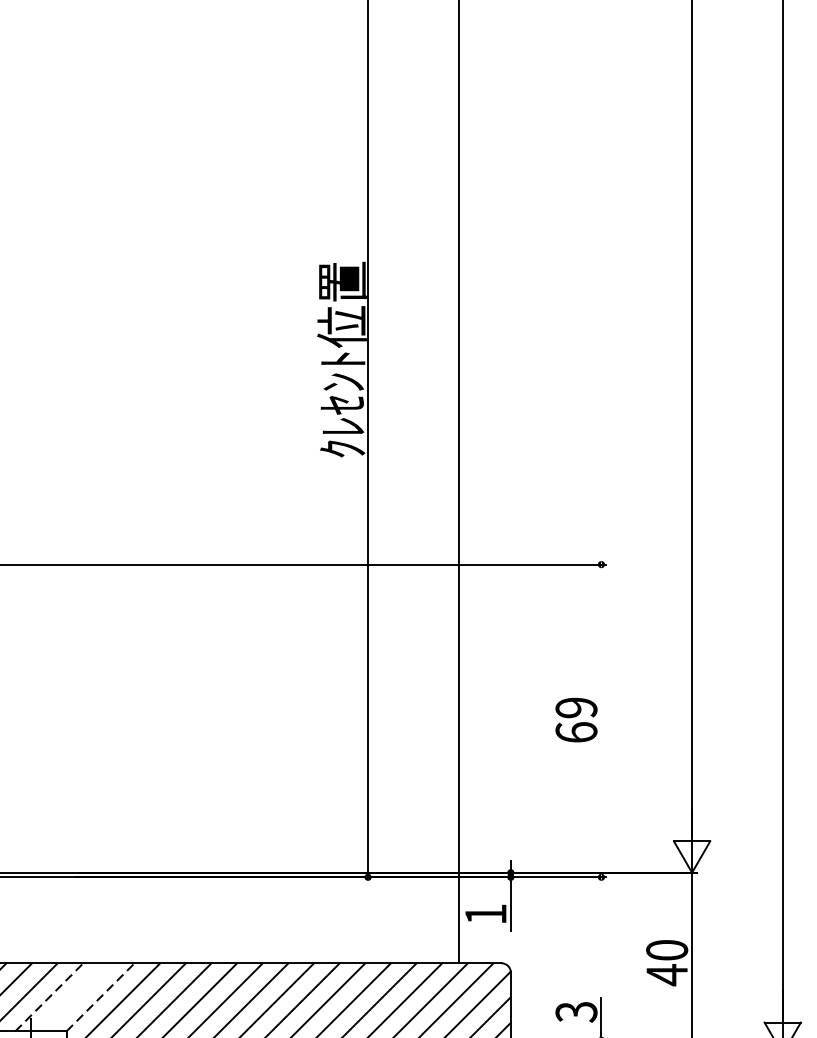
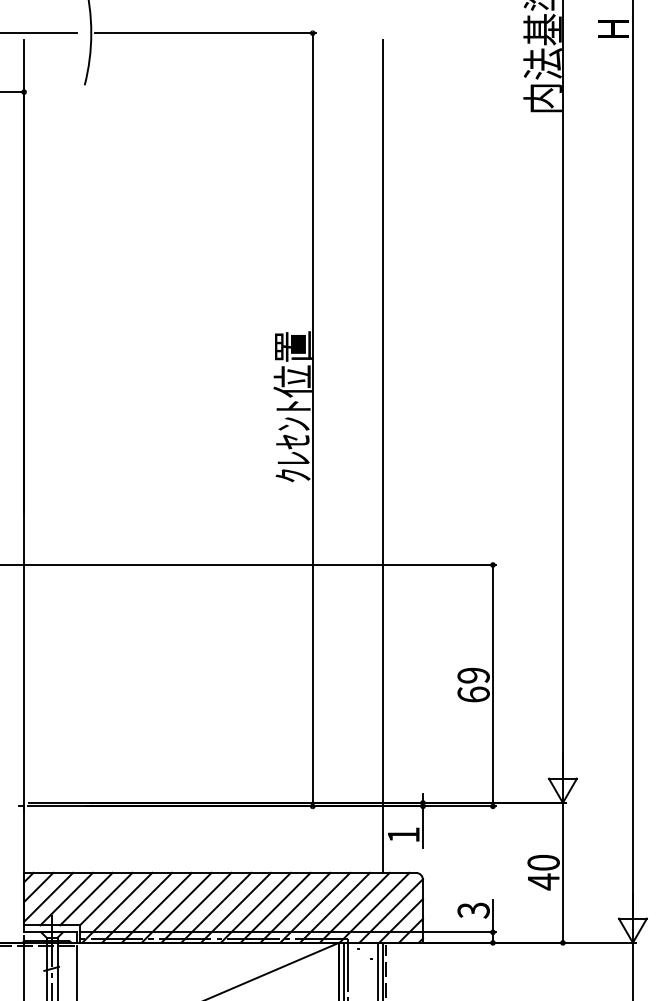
line: (600, 720) -> (492, 685), added
line: (49, 996) -> (66, 898), dashed -> solid
line: (75, 996) -> (86, 898), added
line: (100, 996) -> (106, 898), dashed -> solid

